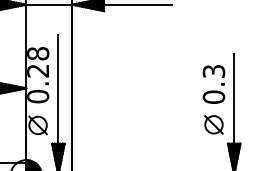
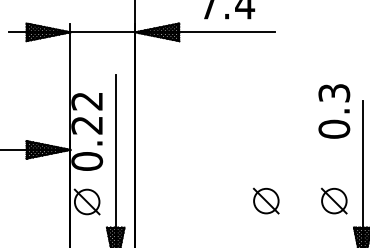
text: (38, 53) -> (87, 100), 0.28 -> 0.22
text: (214, 84) -> (334, 111), moved
part: (164, 124) -> (265, 200), added

